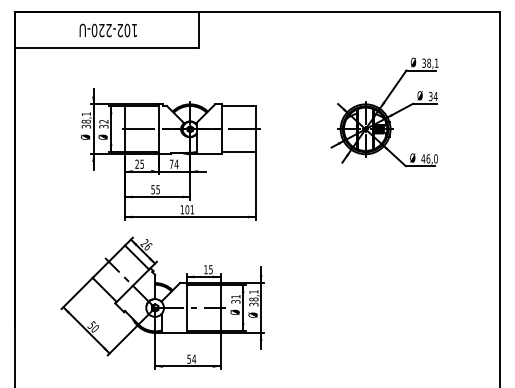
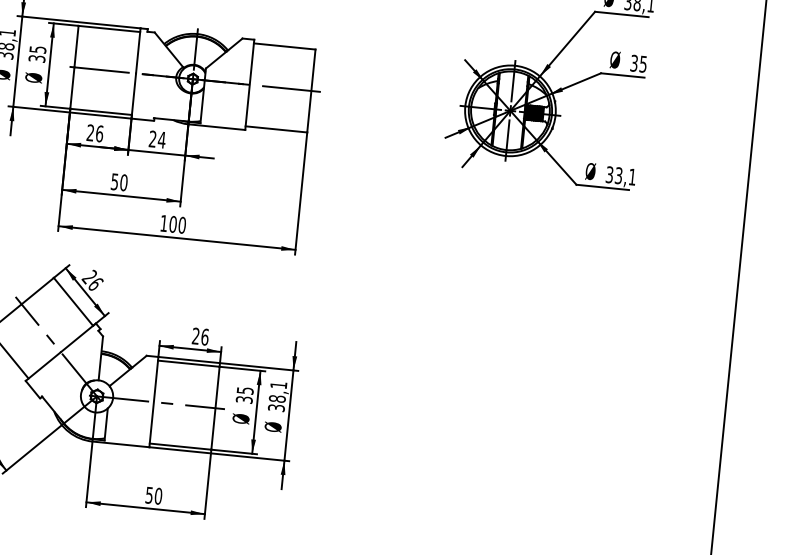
text: (435, 96) -> (642, 64), 34 -> 35
text: (103, 121) -> (37, 49), 32 -> 35
text: (429, 158) -> (620, 175), 46,0 -> 33,1
text: (142, 163) -> (100, 132), 25 -> 26
text: (171, 163) -> (152, 137), 74 -> 24
text: (158, 189) -> (124, 182), 55 -> 50
text: (192, 209) -> (182, 224), 101 -> 100
text: (208, 269) -> (200, 336), 15 -> 26
text: (235, 296) -> (244, 390), 31 -> 35
text: (194, 358) -> (159, 494), 54 -> 50

